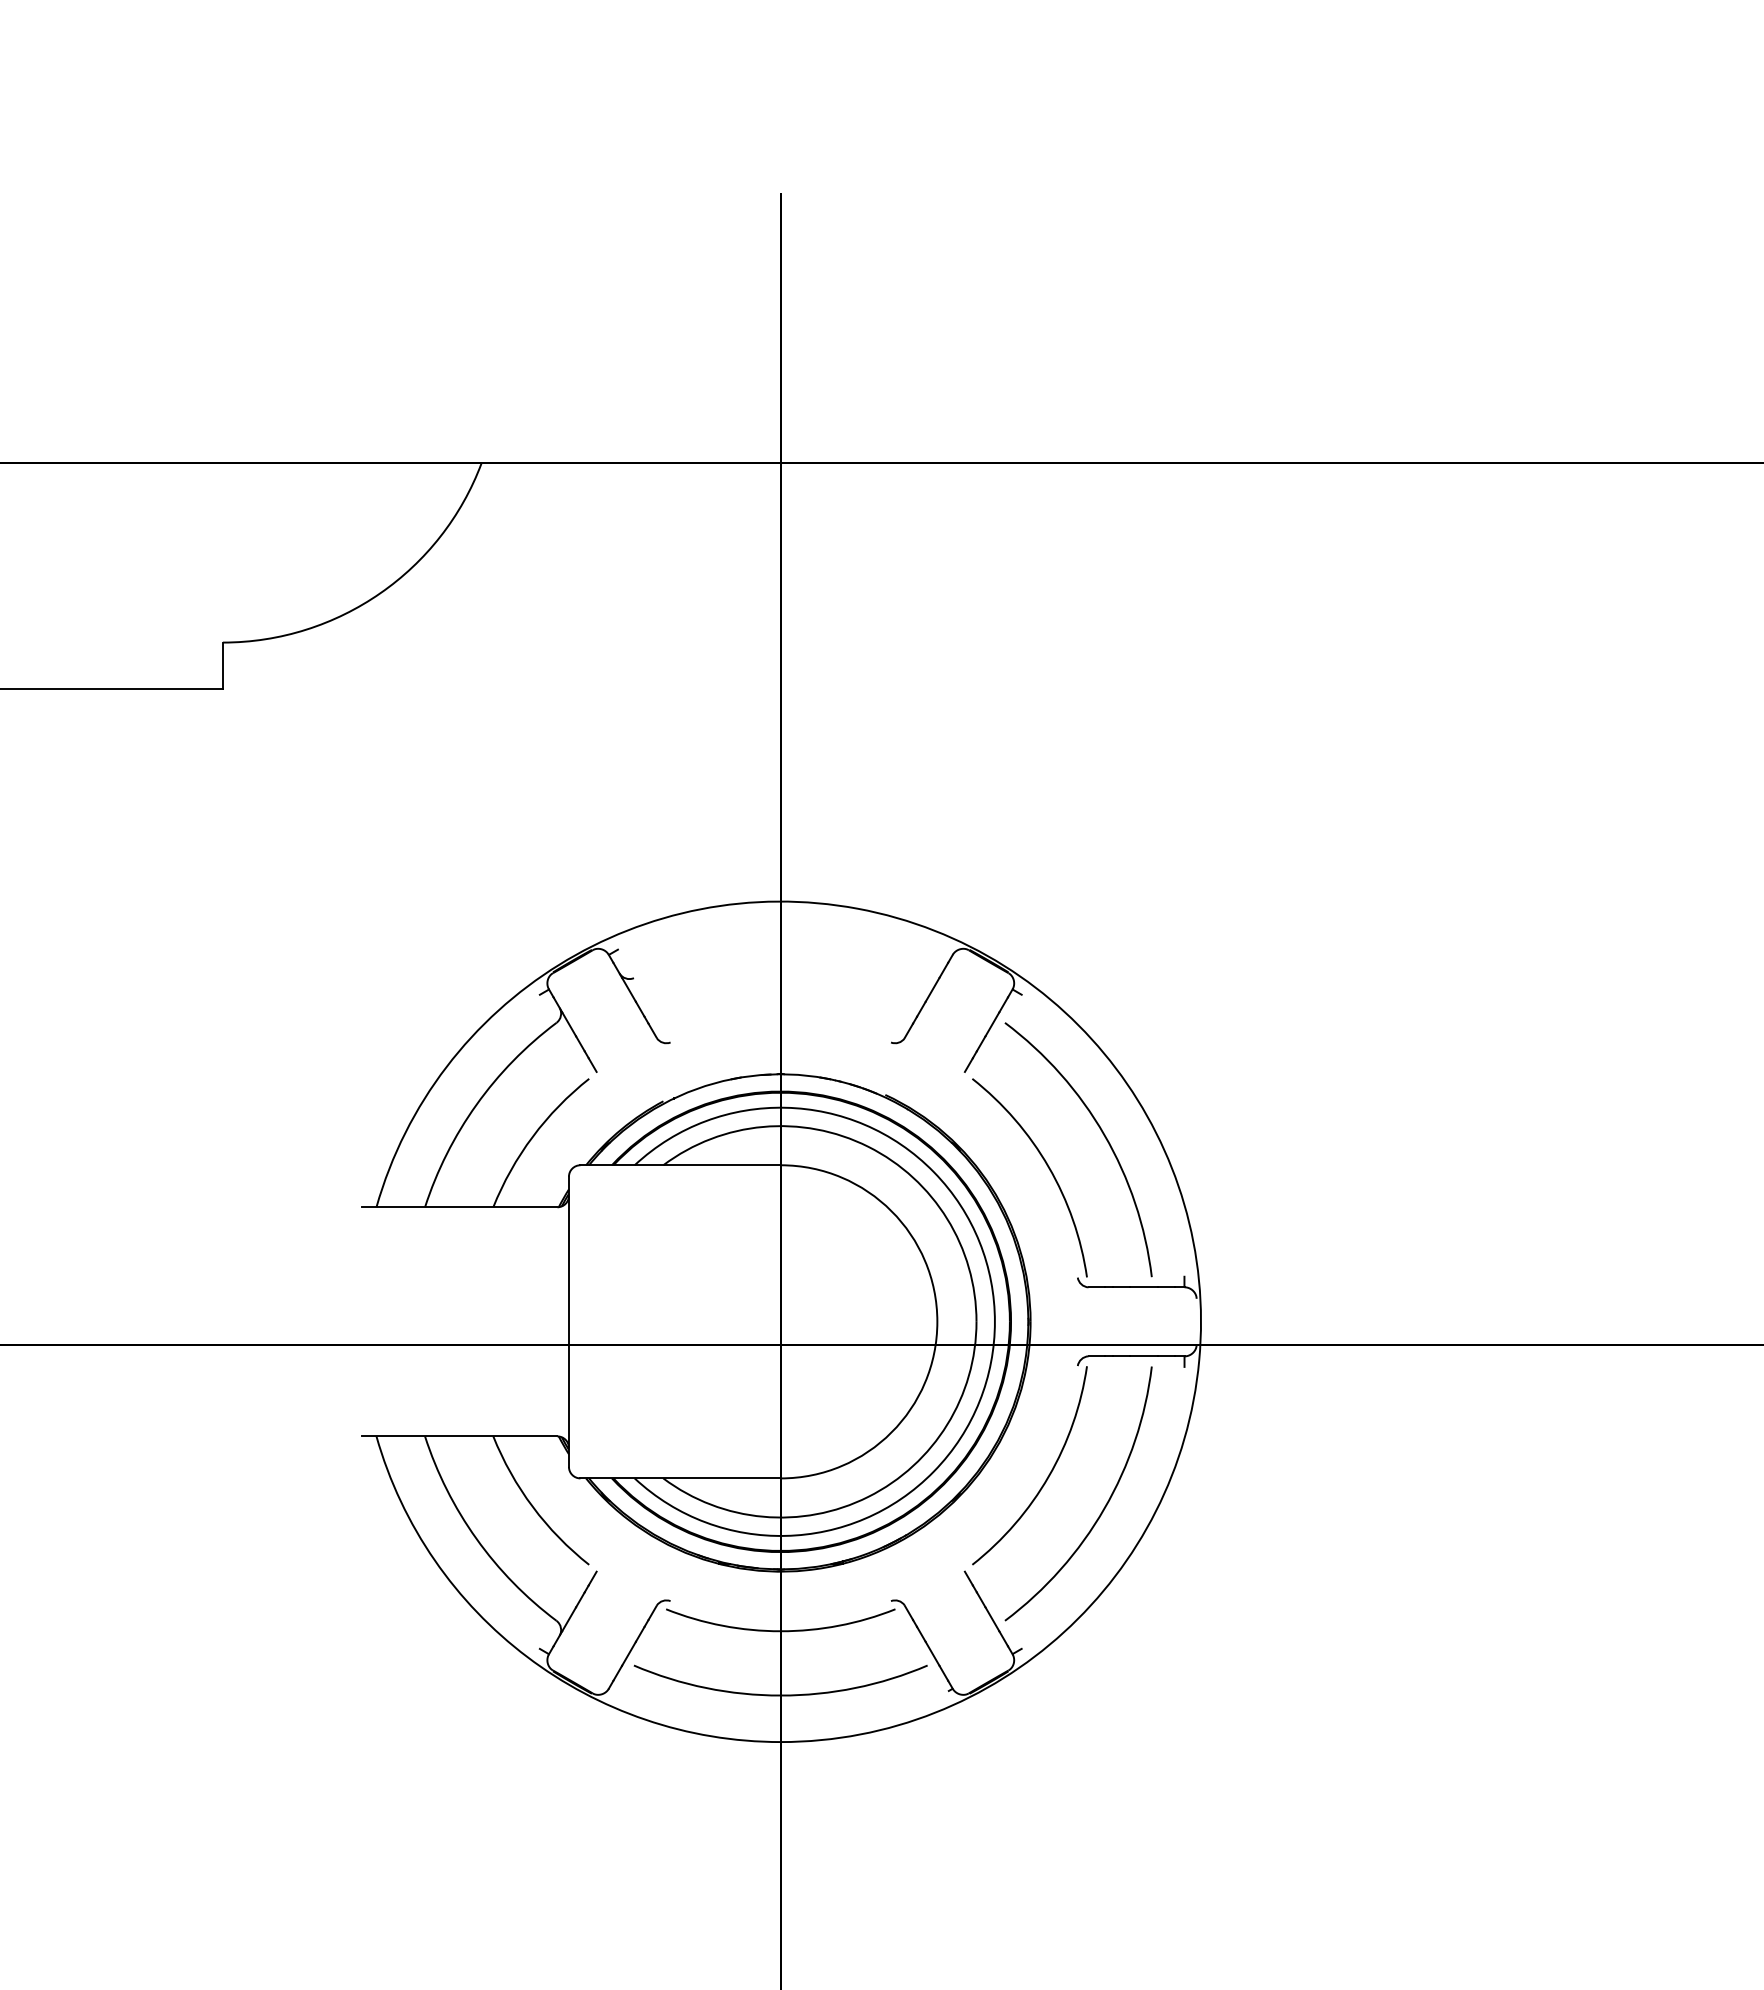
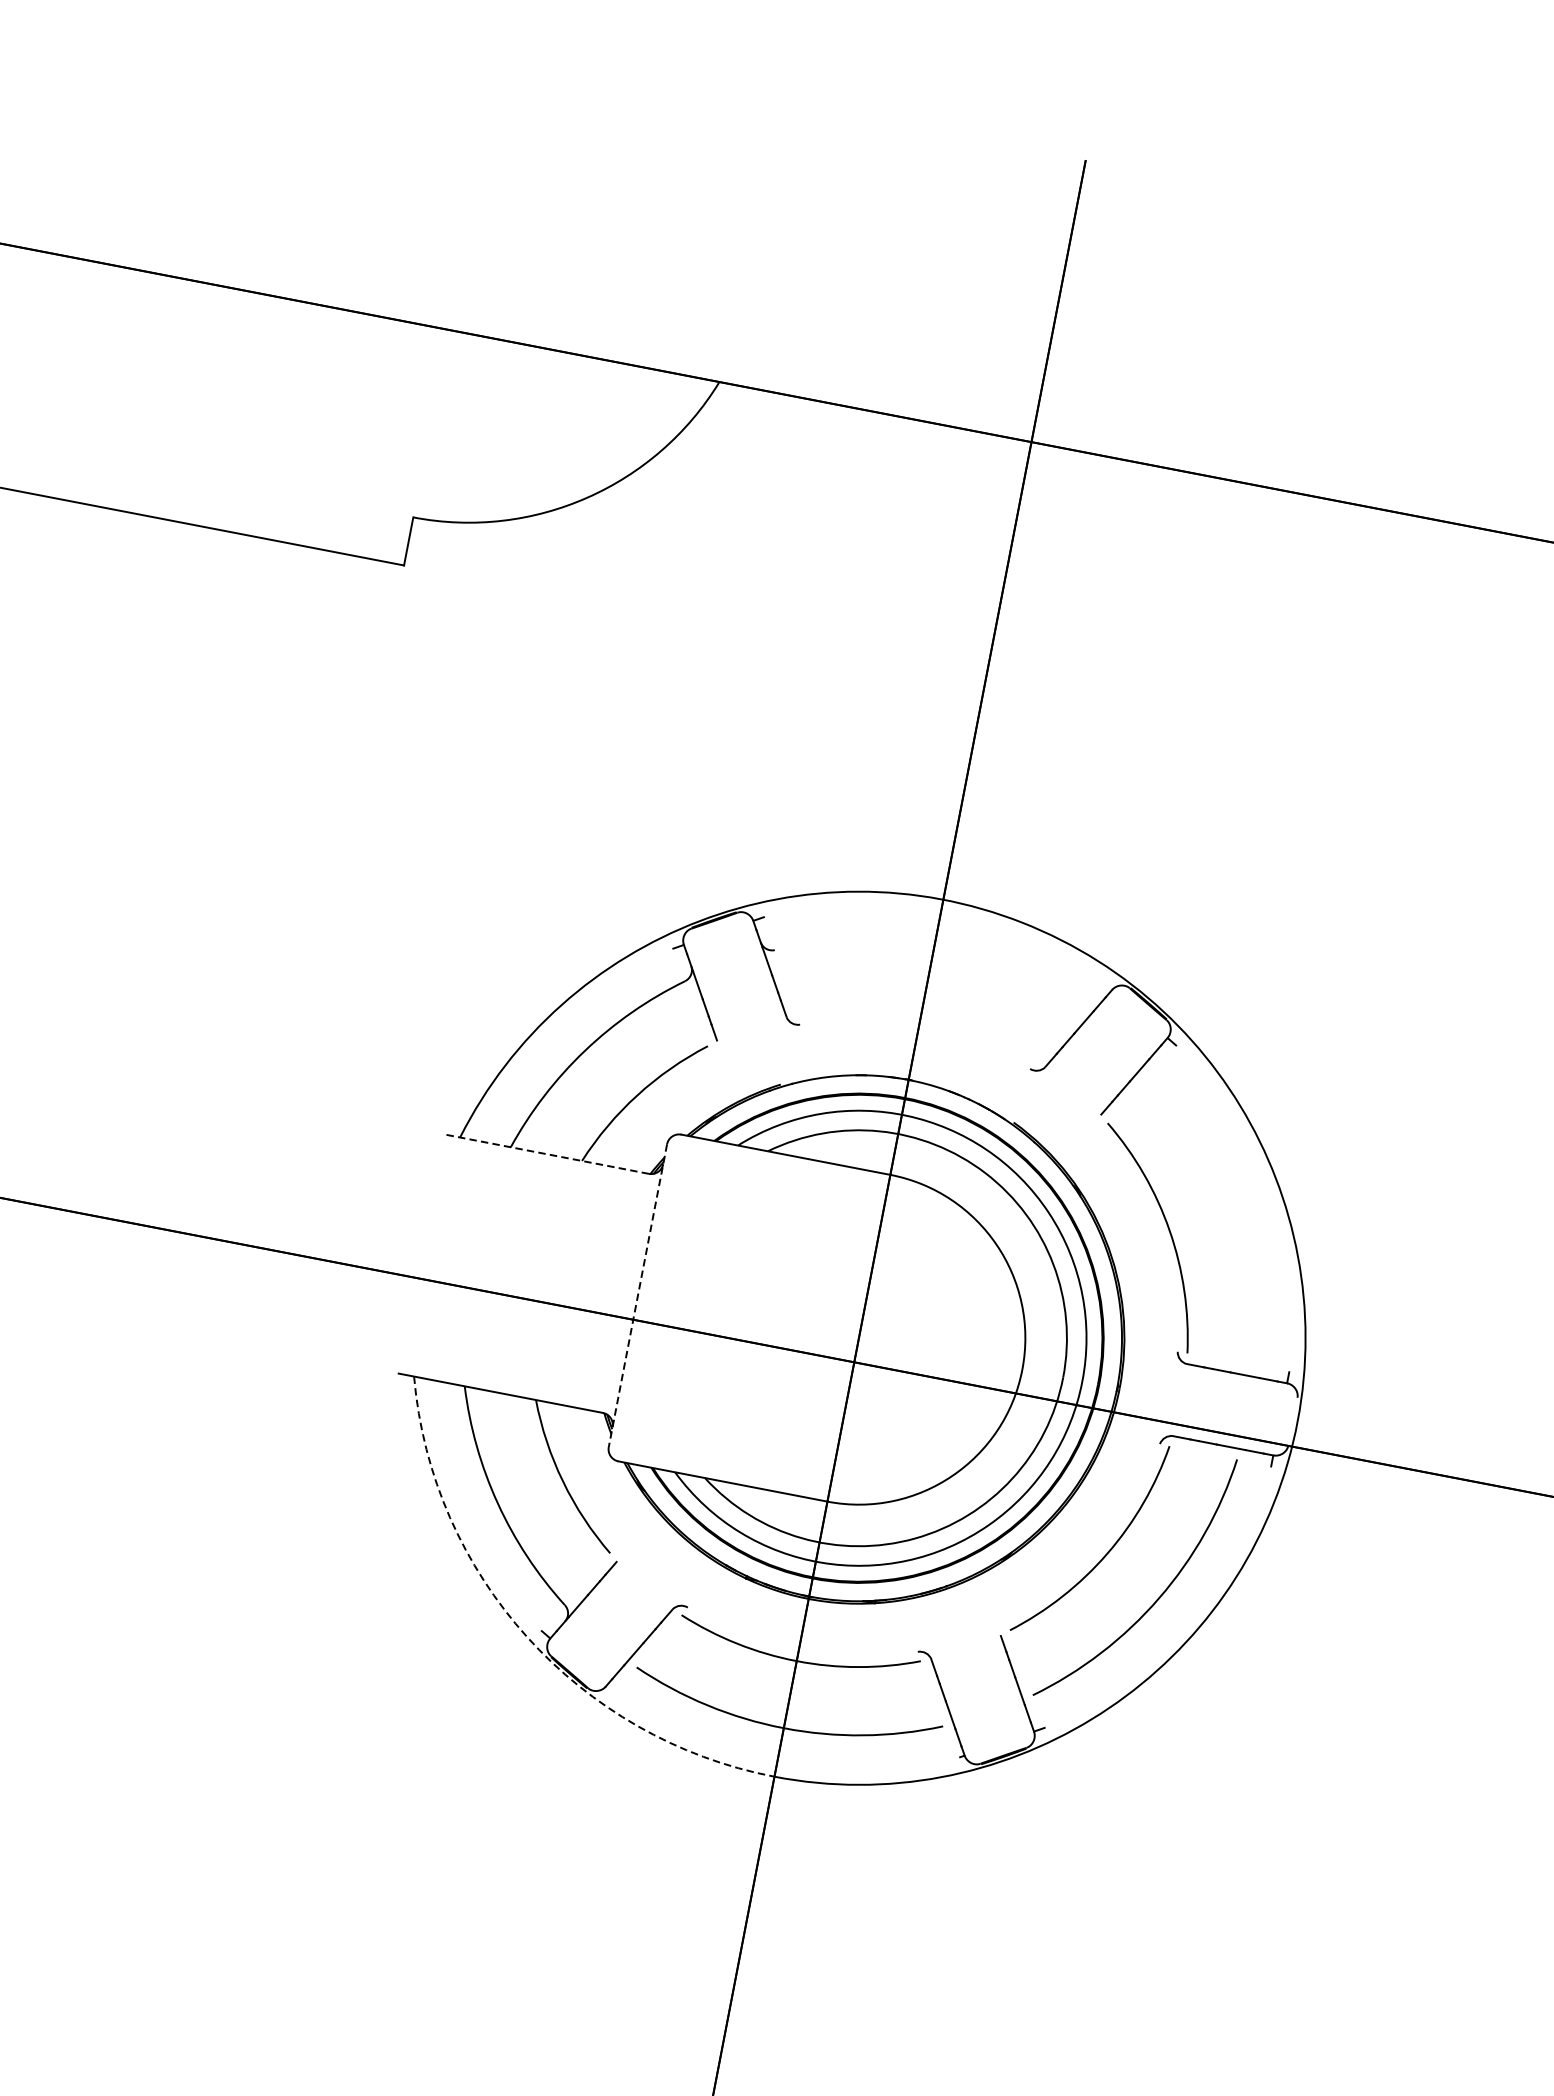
arc: (1101, 1132) -> (1231, 1205), removed
line: (459, 1207) -> (546, 1154), solid -> dashed
line: (568, 1322) -> (637, 1296), solid -> dashed
arc: (527, 1657) -> (527, 1637), solid -> dashed

